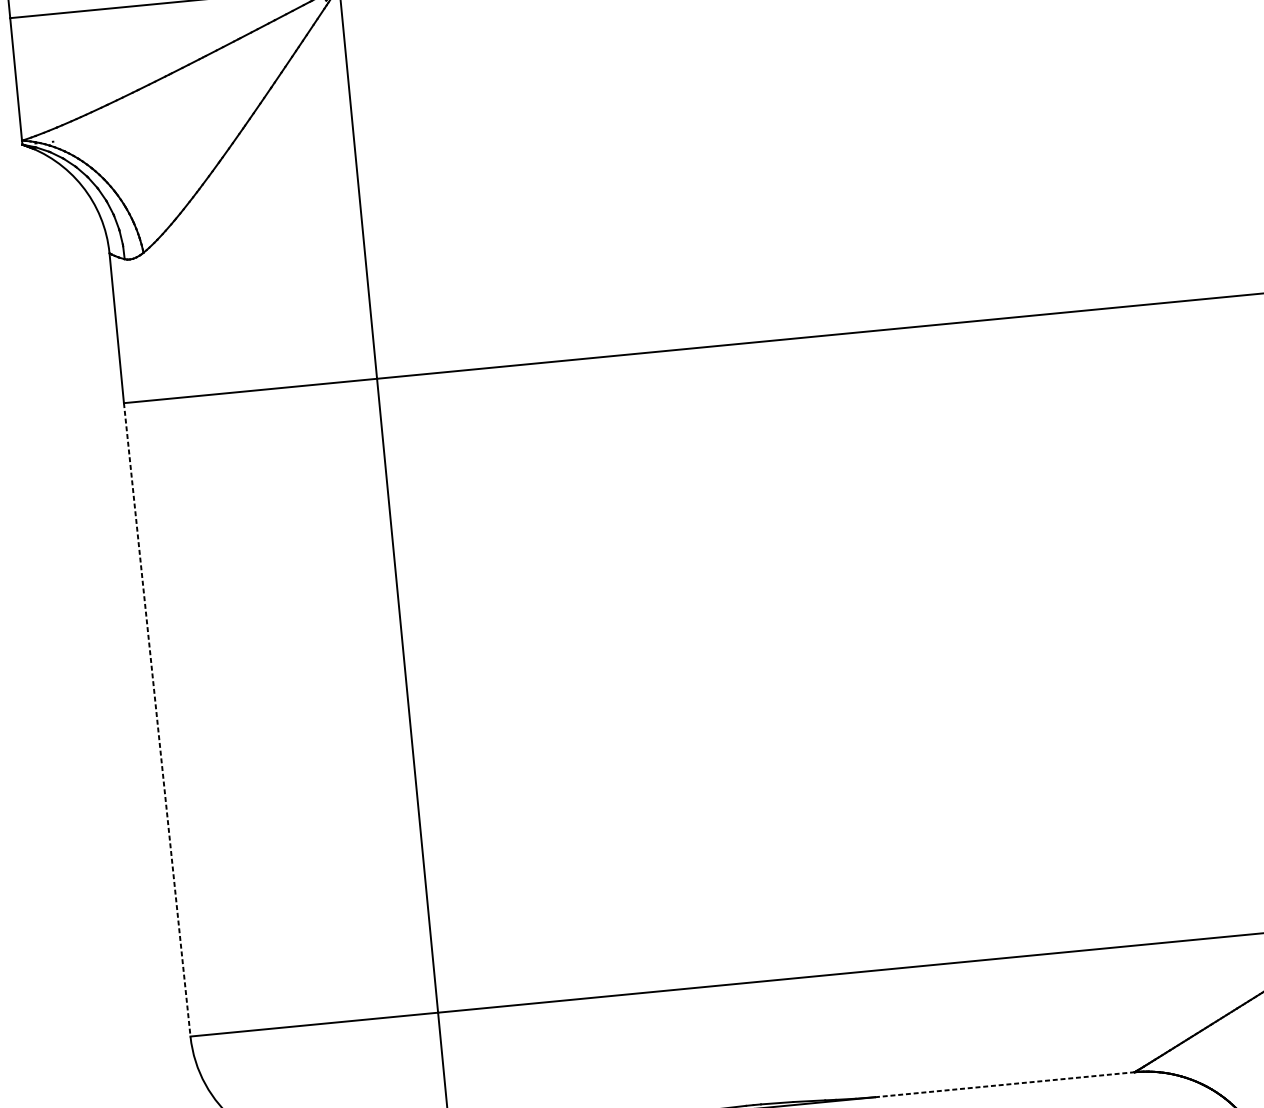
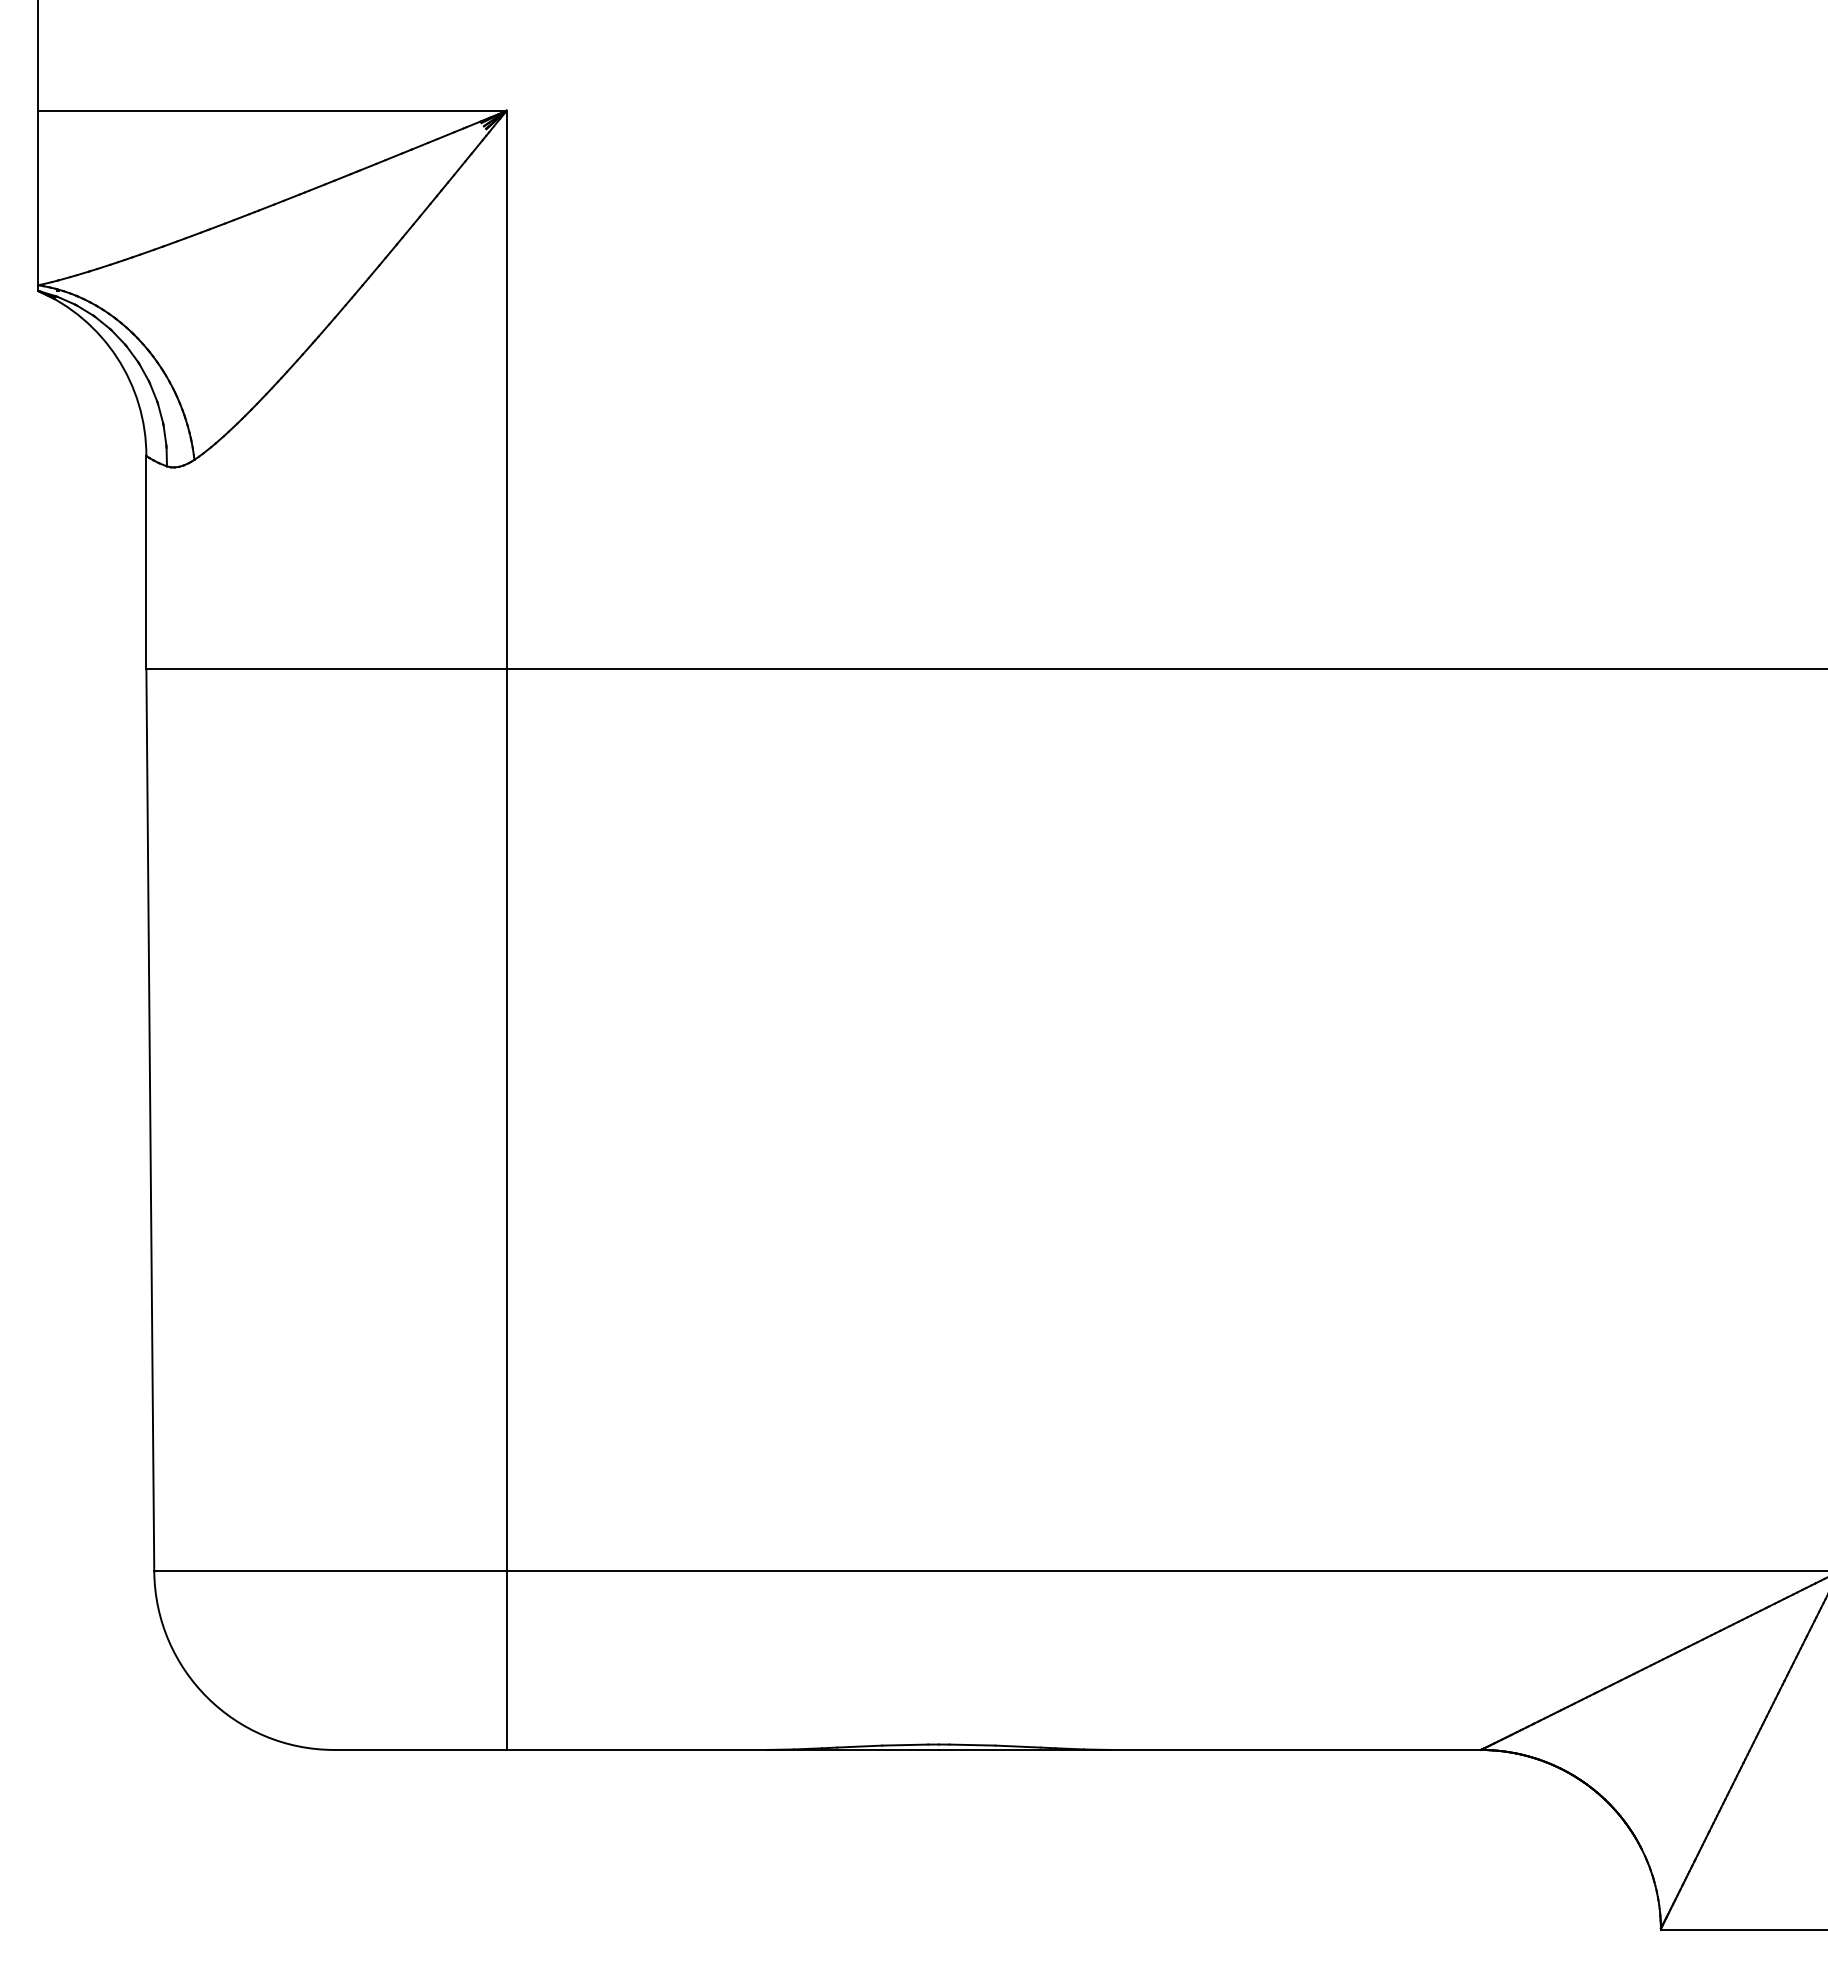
line: (157, 719) -> (150, 1120), dashed -> solid
line: (1005, 1084) -> (1296, 1749), dashed -> solid

